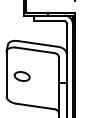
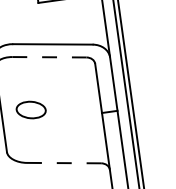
line: (35, 50) -> (49, 57), solid -> dashed
line: (35, 106) -> (64, 163), solid -> dashed

